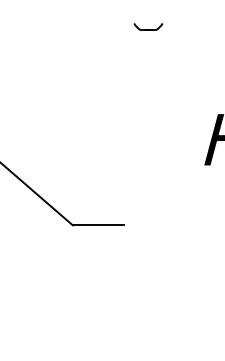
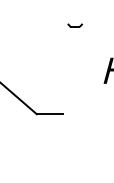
part: (146, 26) -> (74, 25), moved

